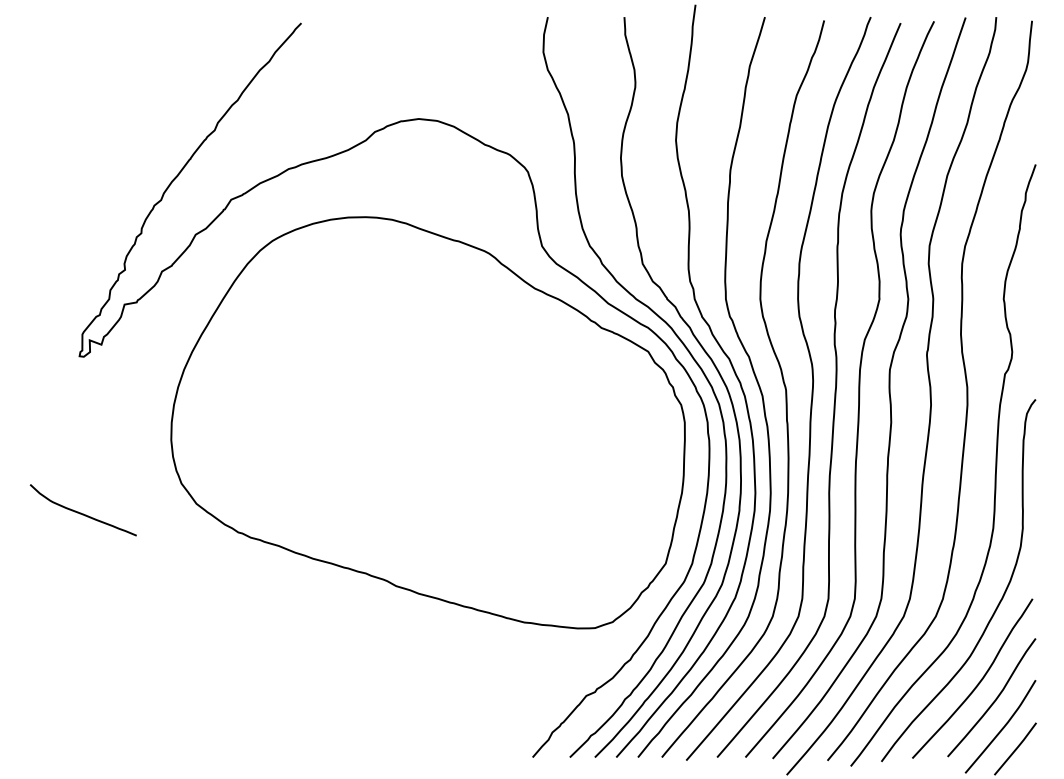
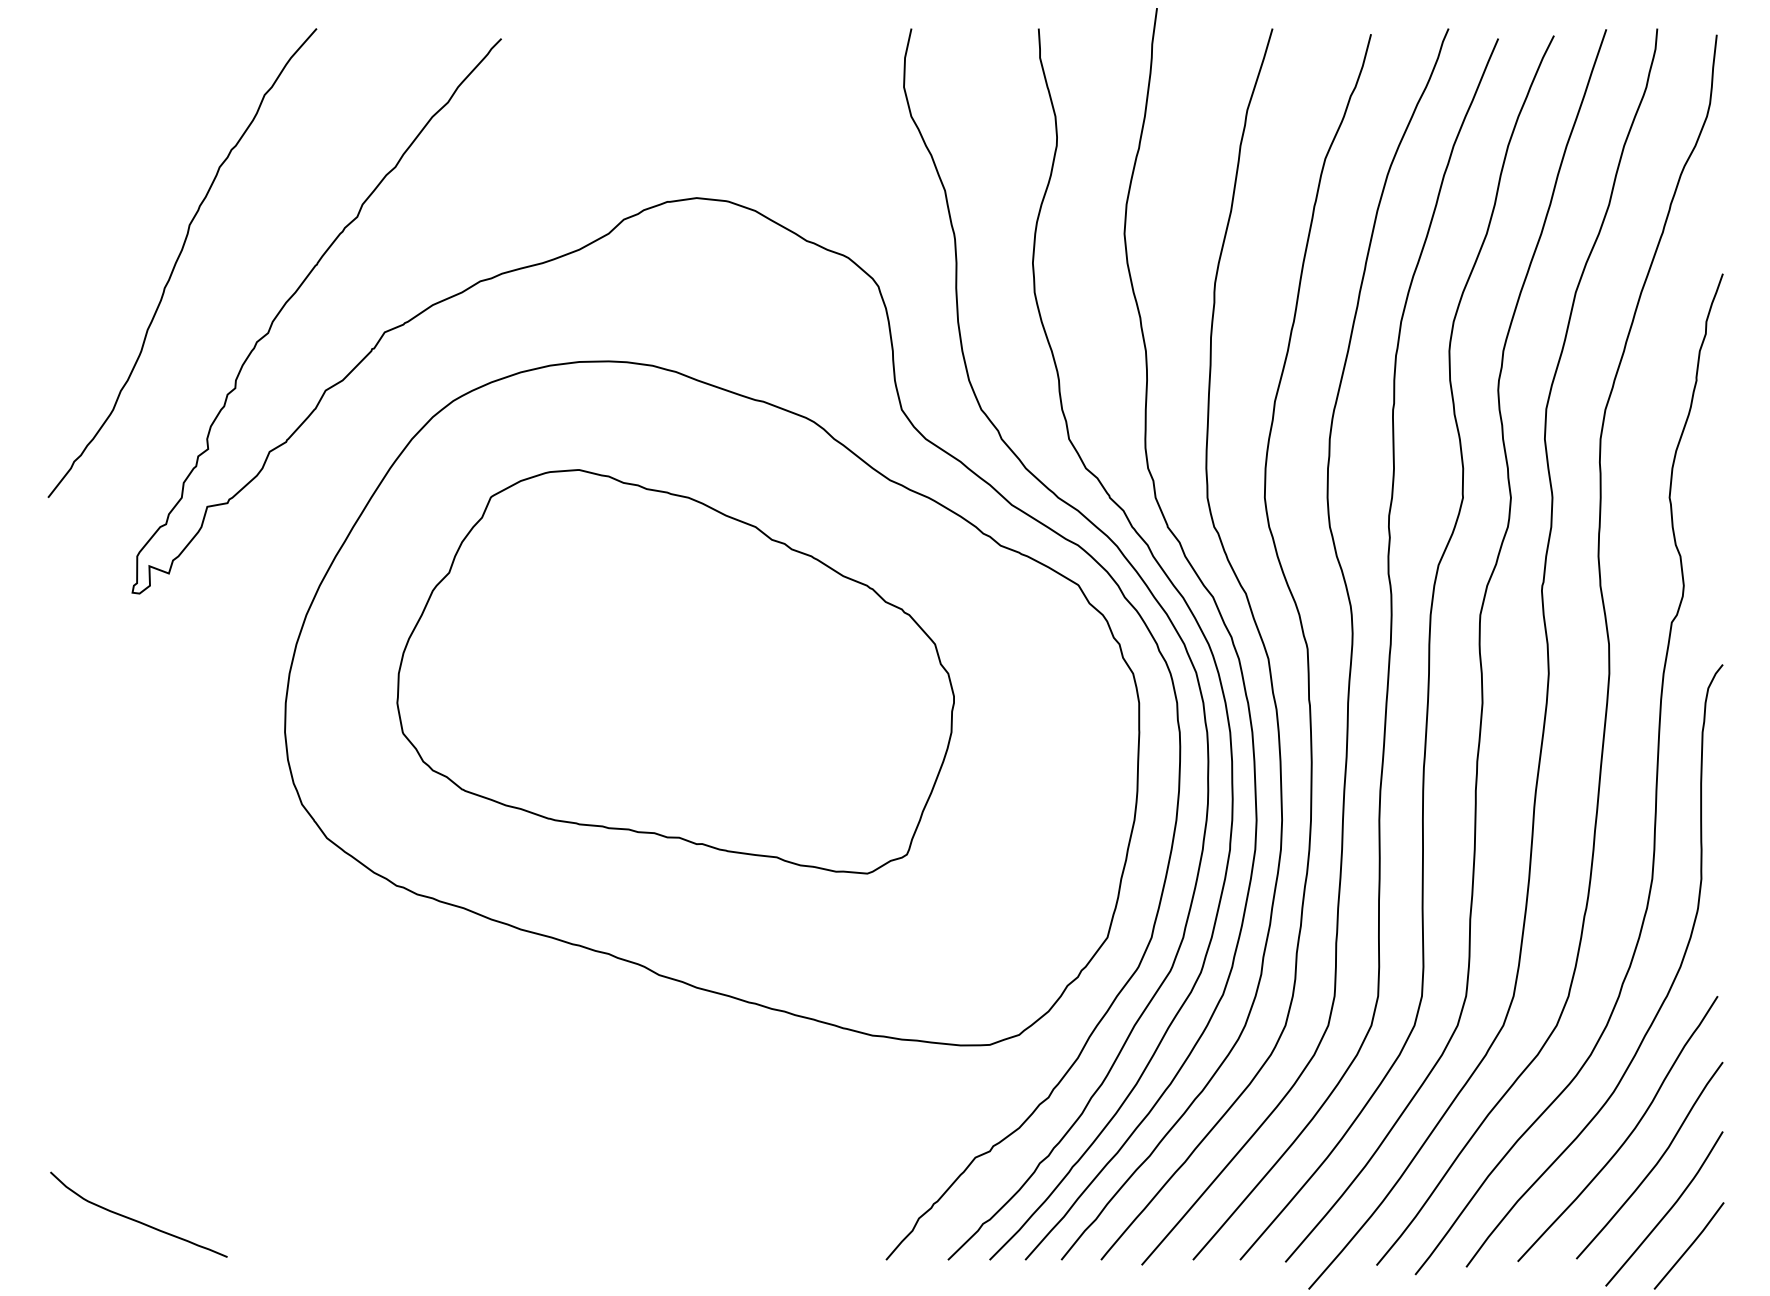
curve: (107, 156) -> (178, 260), added
part: (405, 403) -> (674, 671), added
curve: (81, 512) -> (135, 1218), moved

